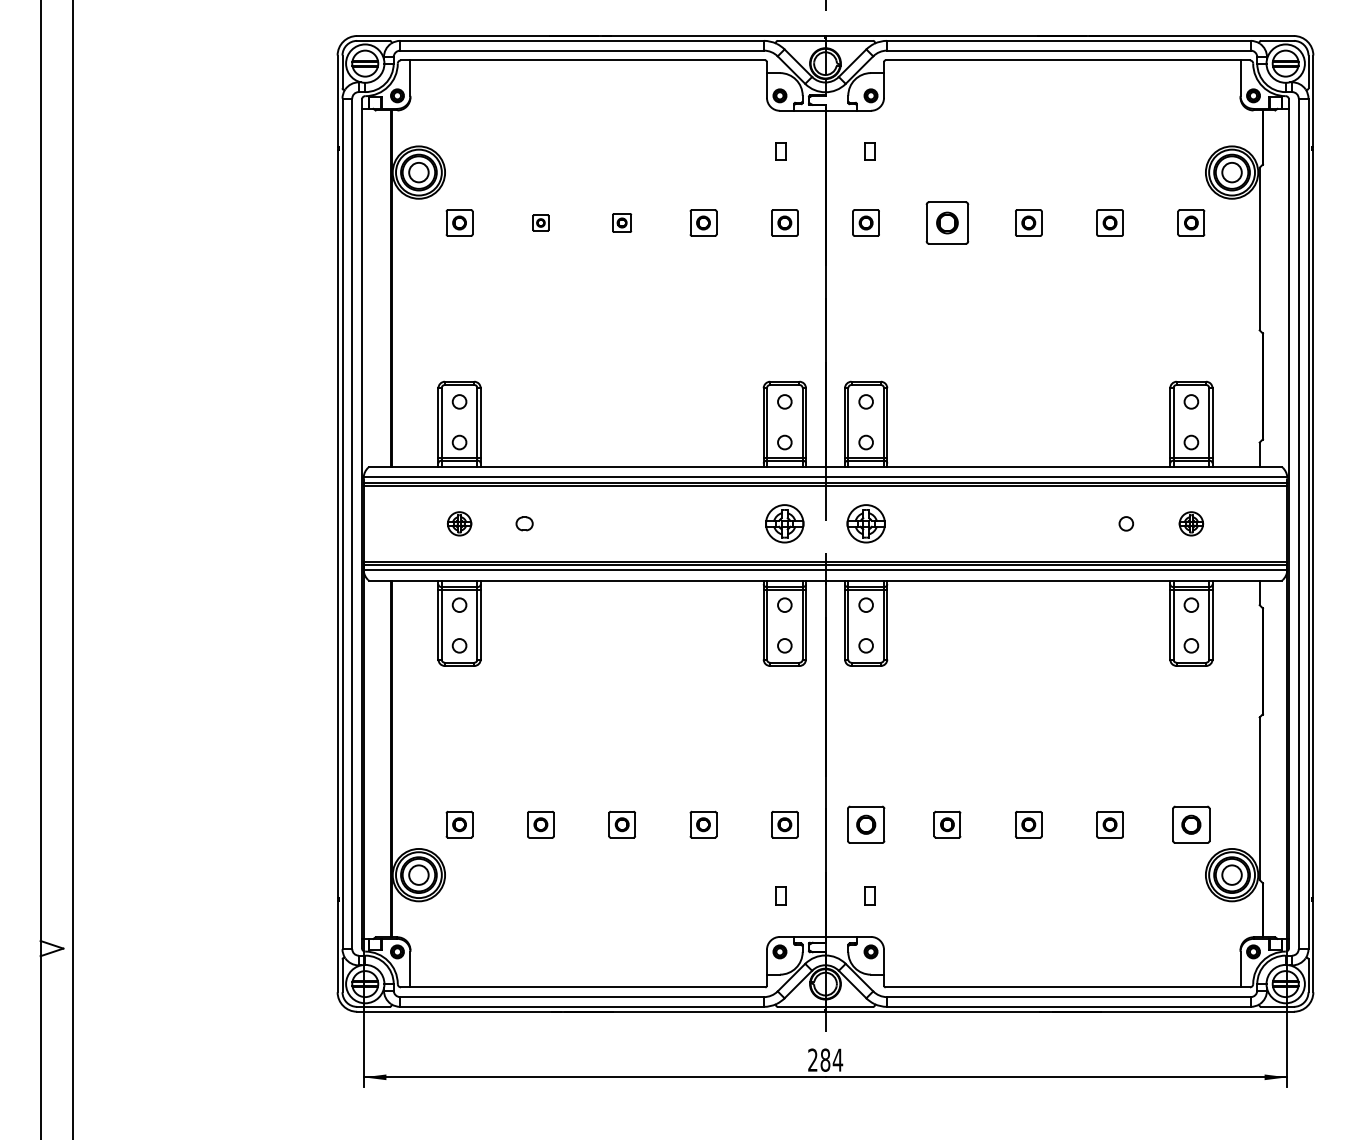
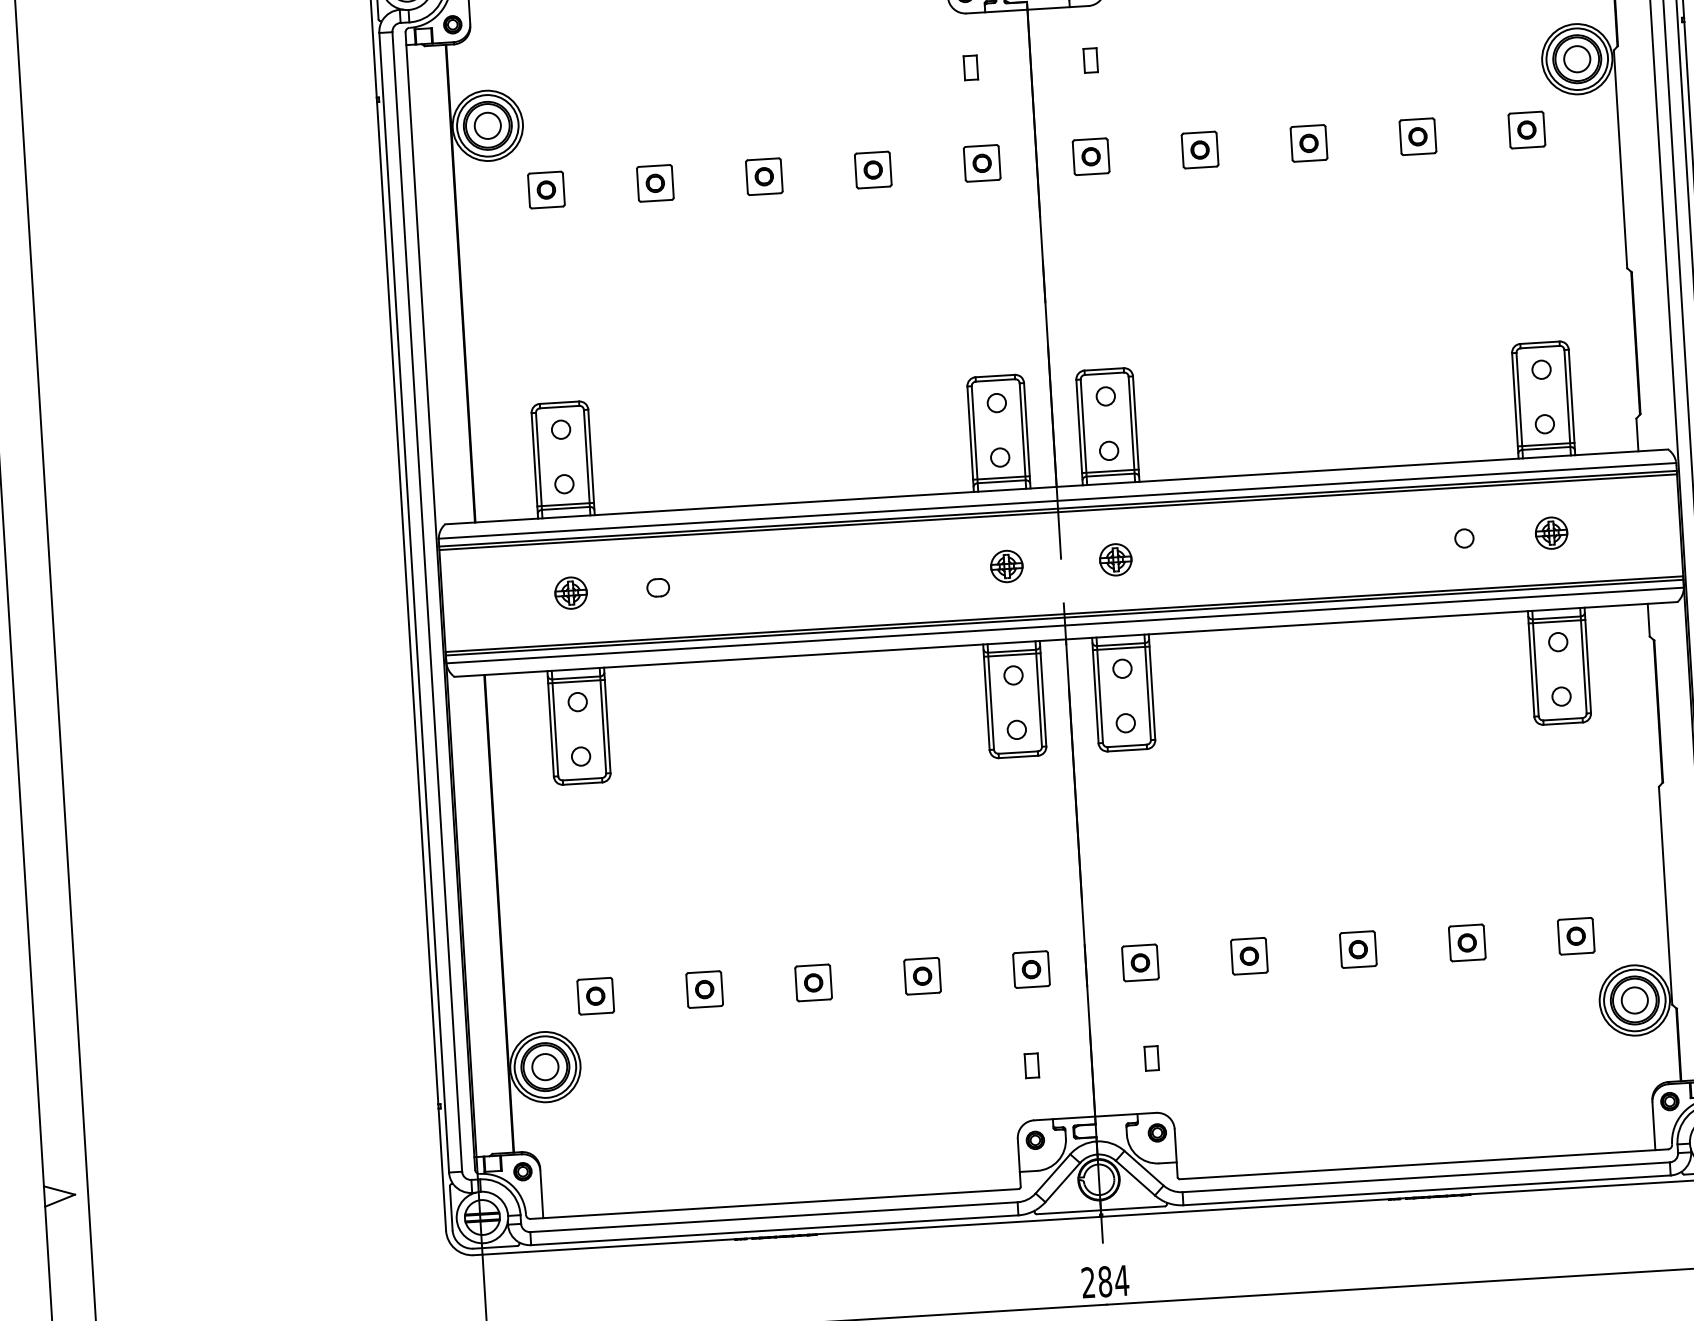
part: (540, 222) -> (654, 182), size x1.67
part: (621, 222) -> (763, 176), size x1.43
part: (947, 222) -> (1200, 149), size x0.62
part: (784, 523) -> (1006, 566), size x0.62
part: (865, 523) -> (1114, 559), size x0.62
part: (865, 824) -> (1139, 962), size x0.71
part: (1191, 824) -> (1576, 935), size x0.71

